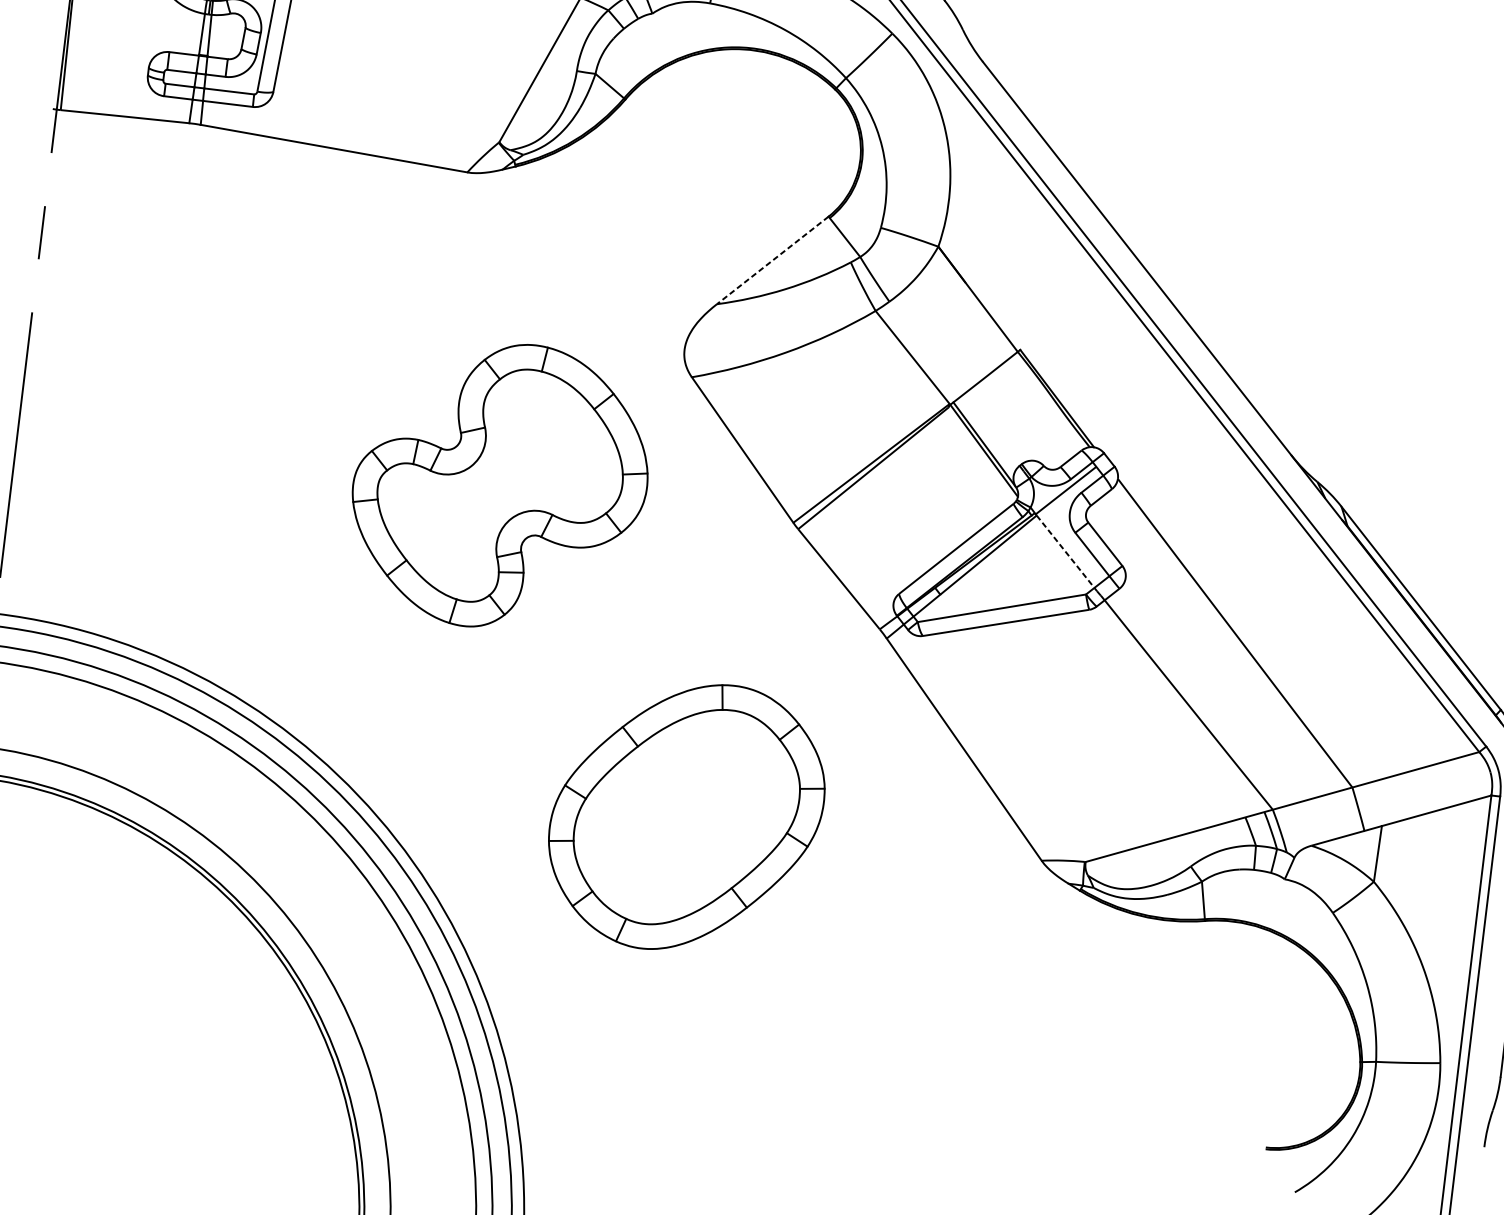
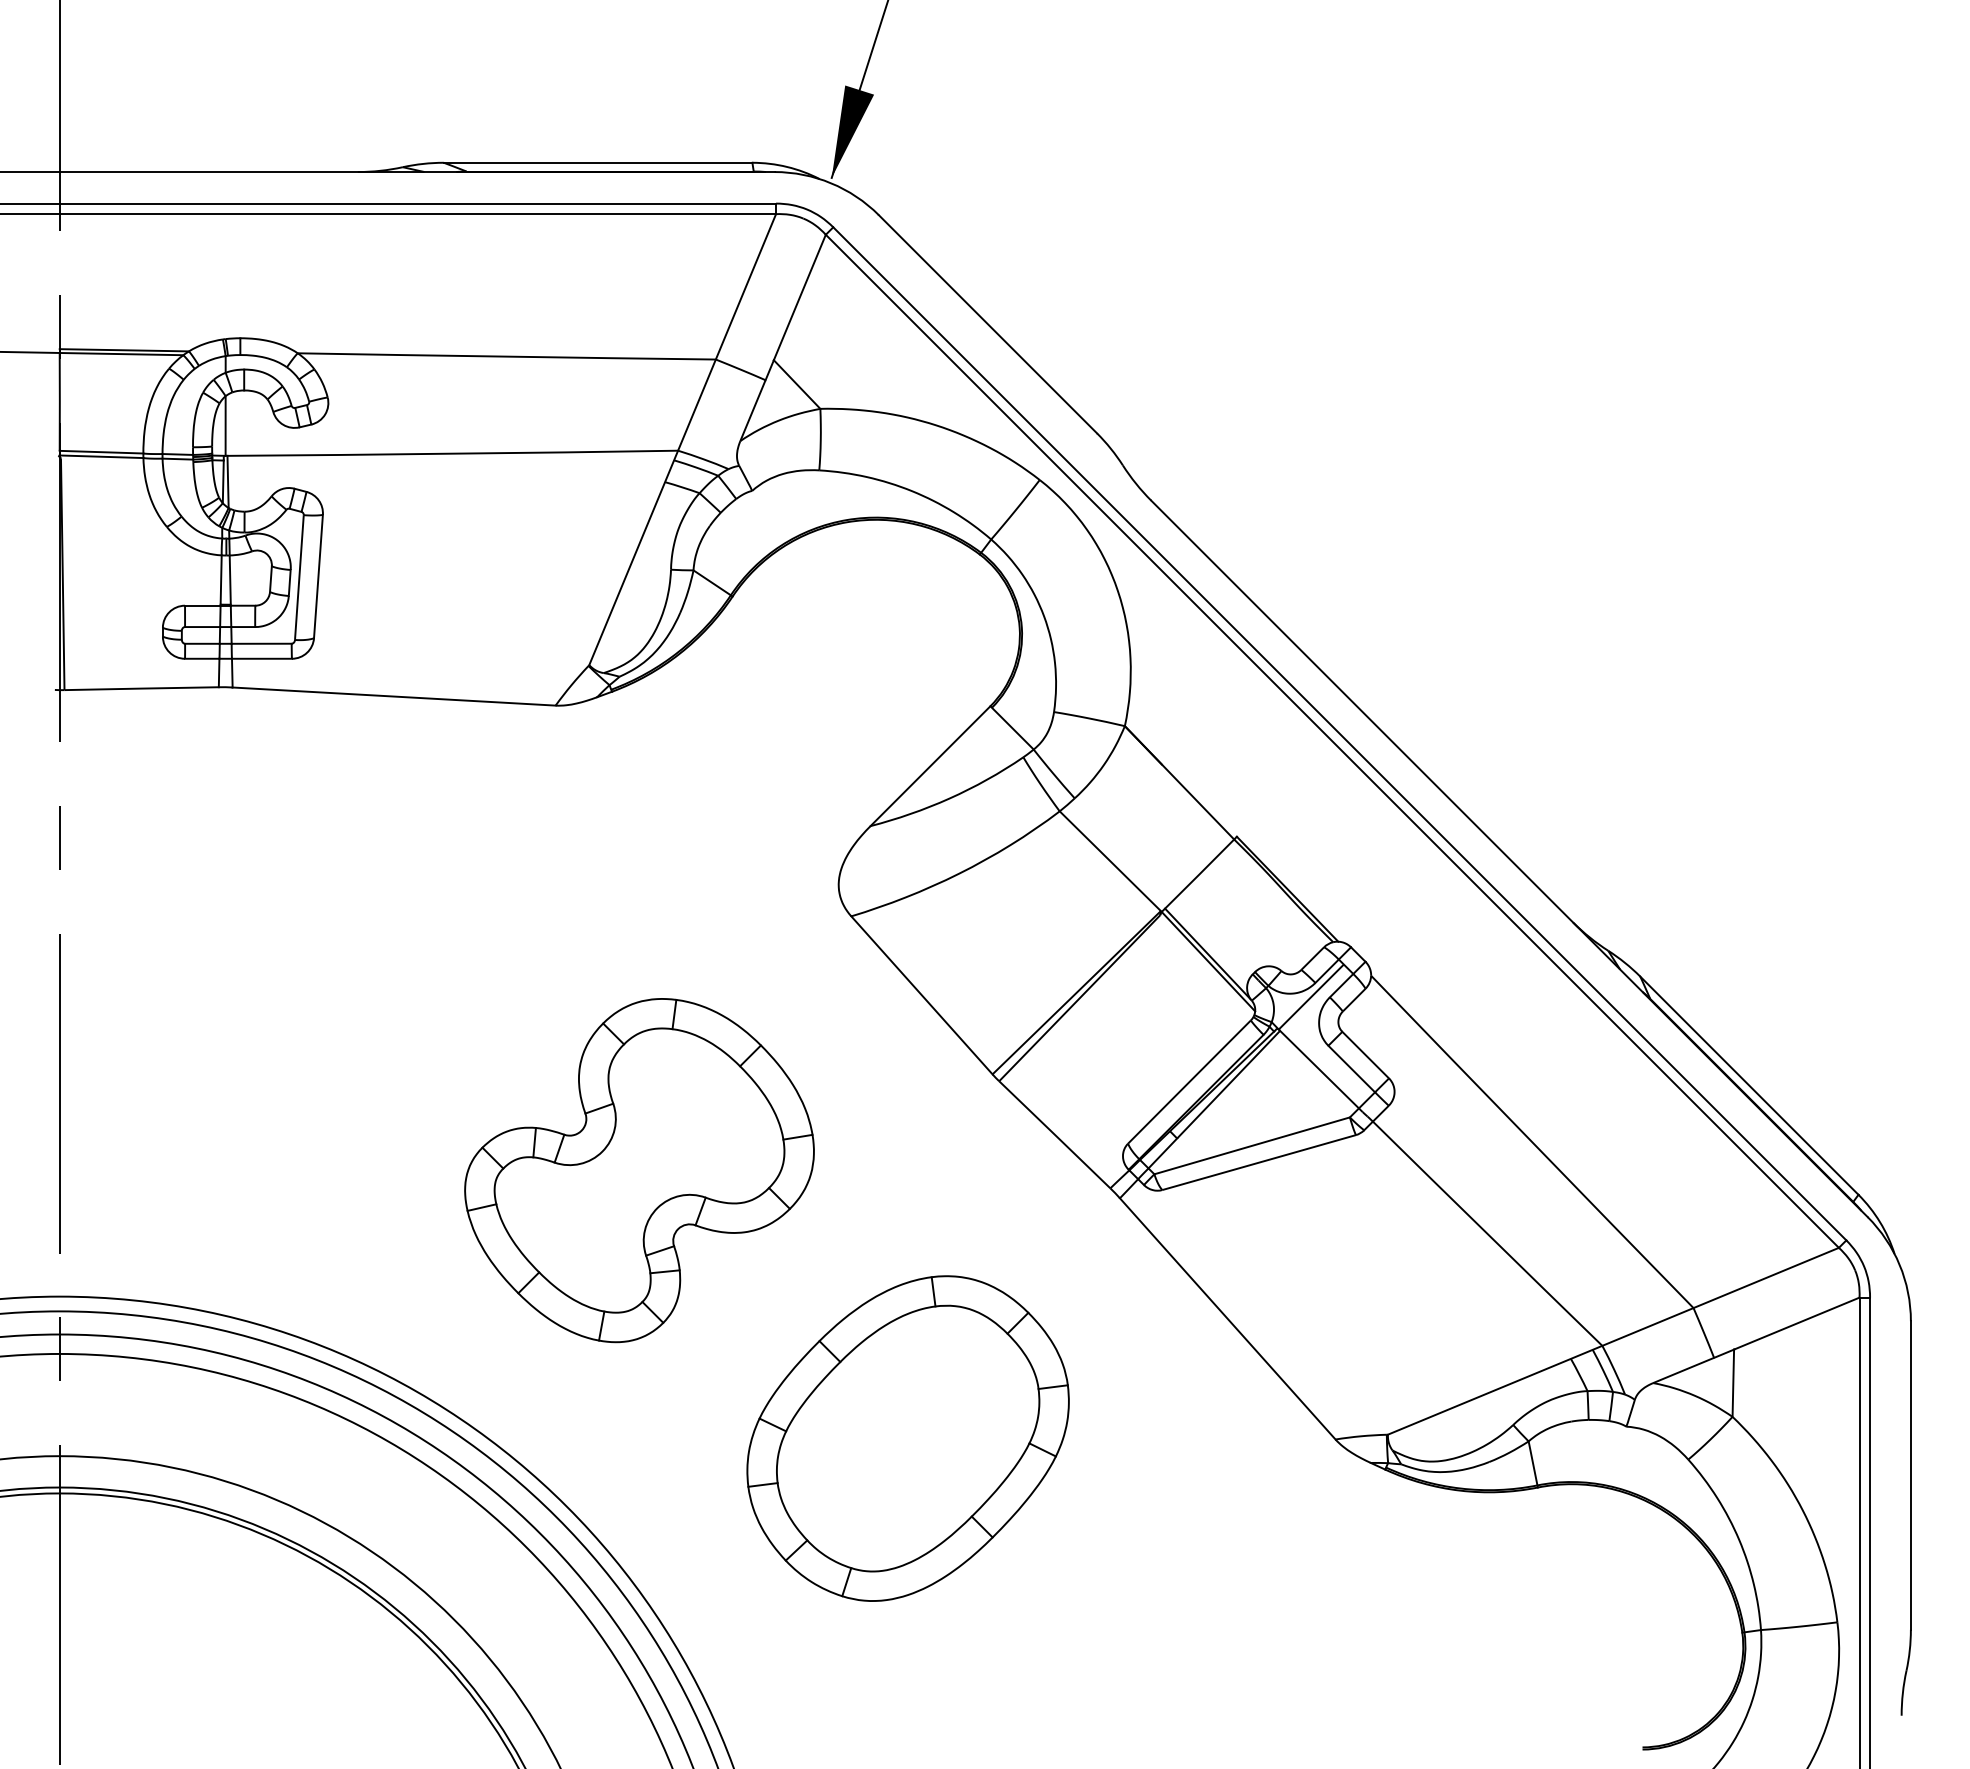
line: (772, 260) -> (930, 766), dashed -> solid
part: (500, 485) -> (639, 1170), moved
line: (1065, 551) -> (1319, 1069), dashed -> solid

